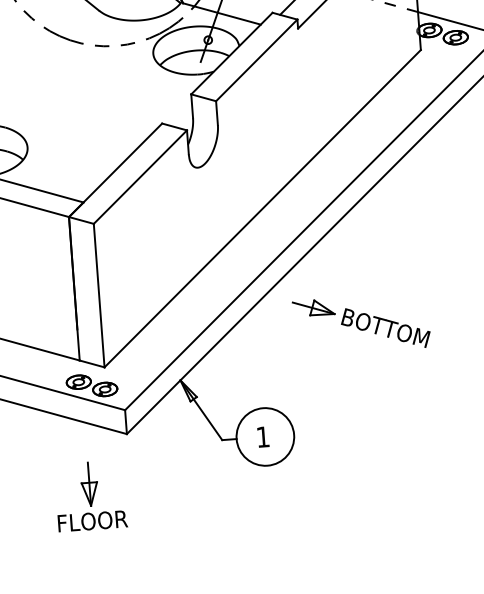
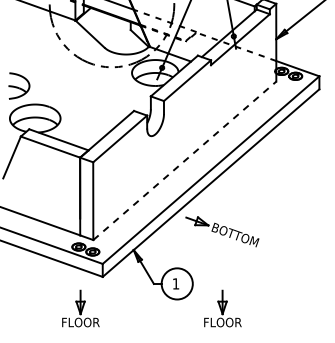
line: (263, 207) -> (185, 160), solid -> dashed
part: (361, 323) -> (222, 231), moved
part: (352, 476) -> (222, 308), added

